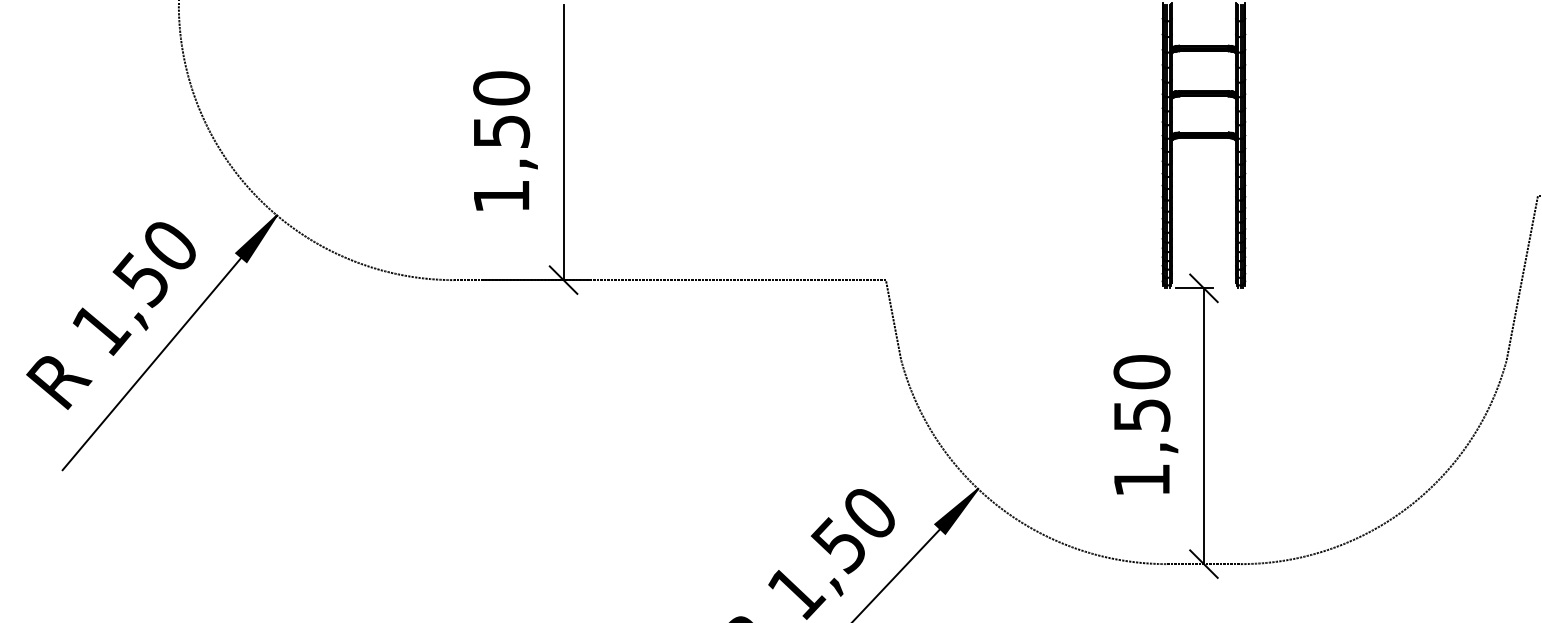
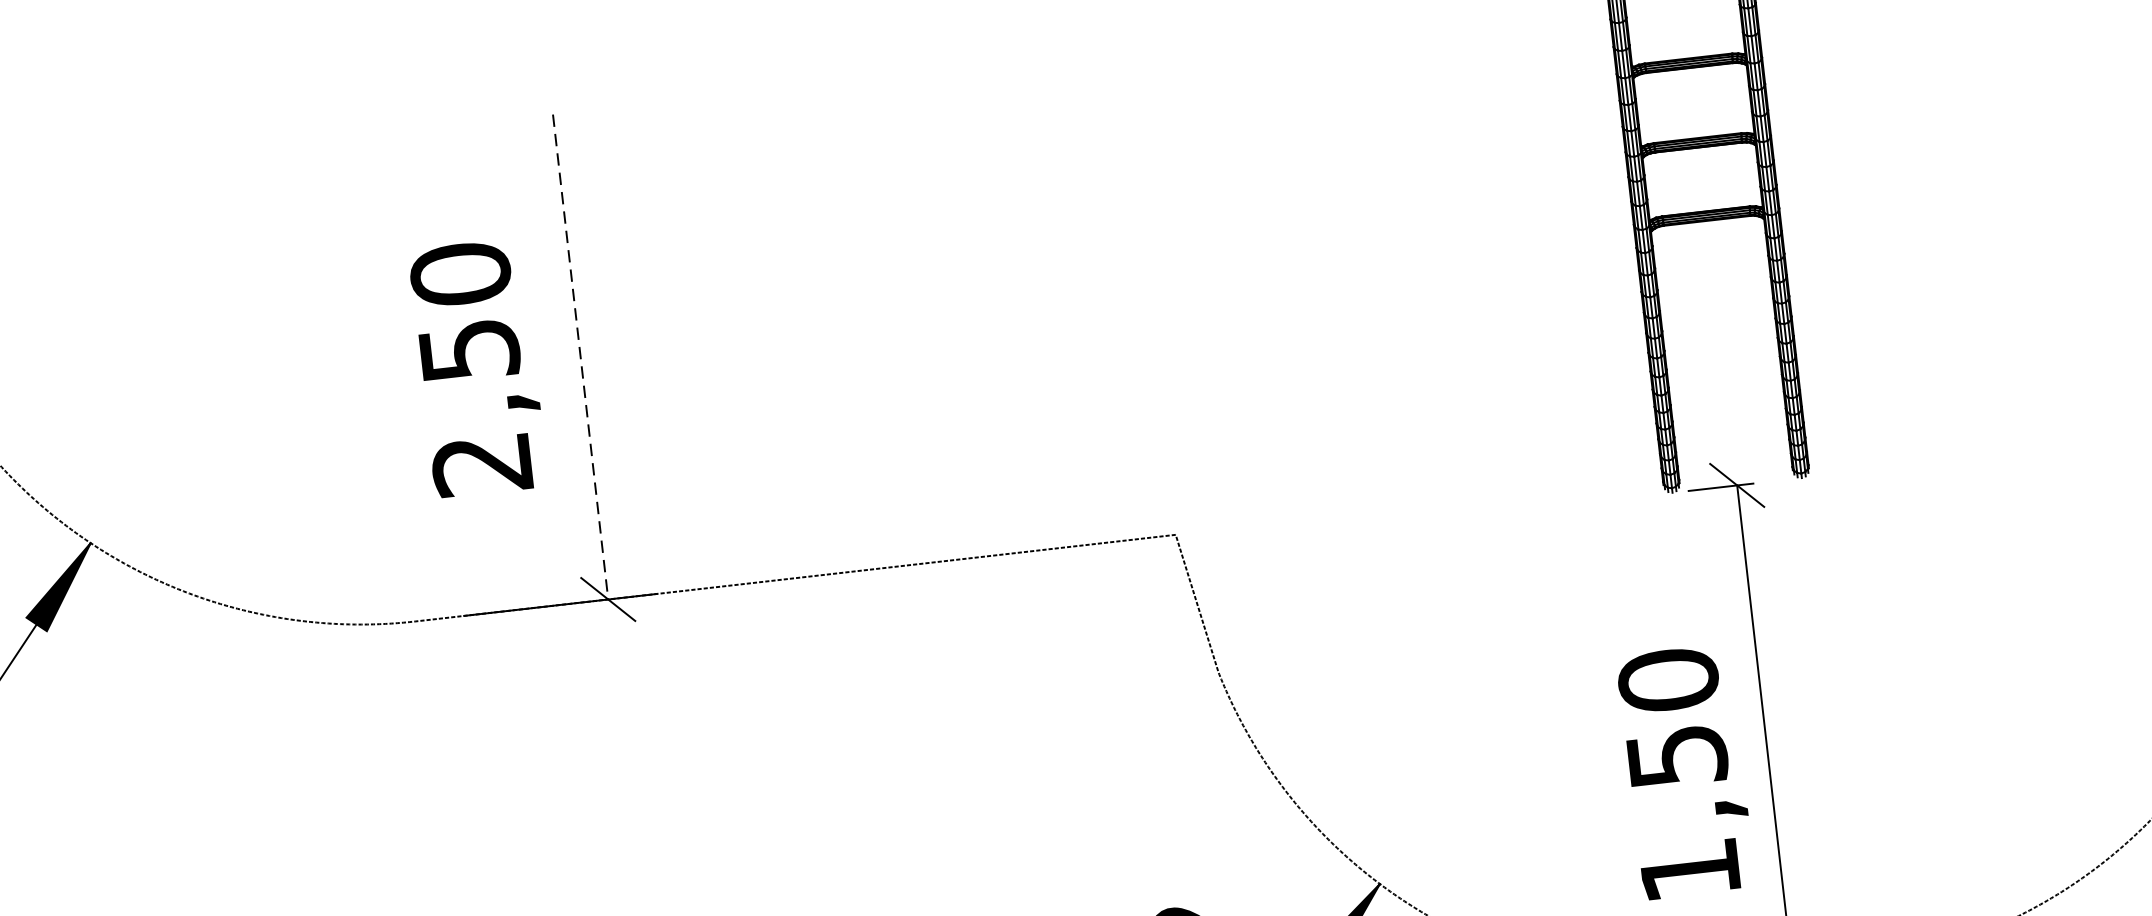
line: (563, 142) -> (580, 357), solid -> dashed
text: (501, 196) -> (482, 464), 1,50 -> 2,50
text: (1145, 424) -> (1685, 771), moved

